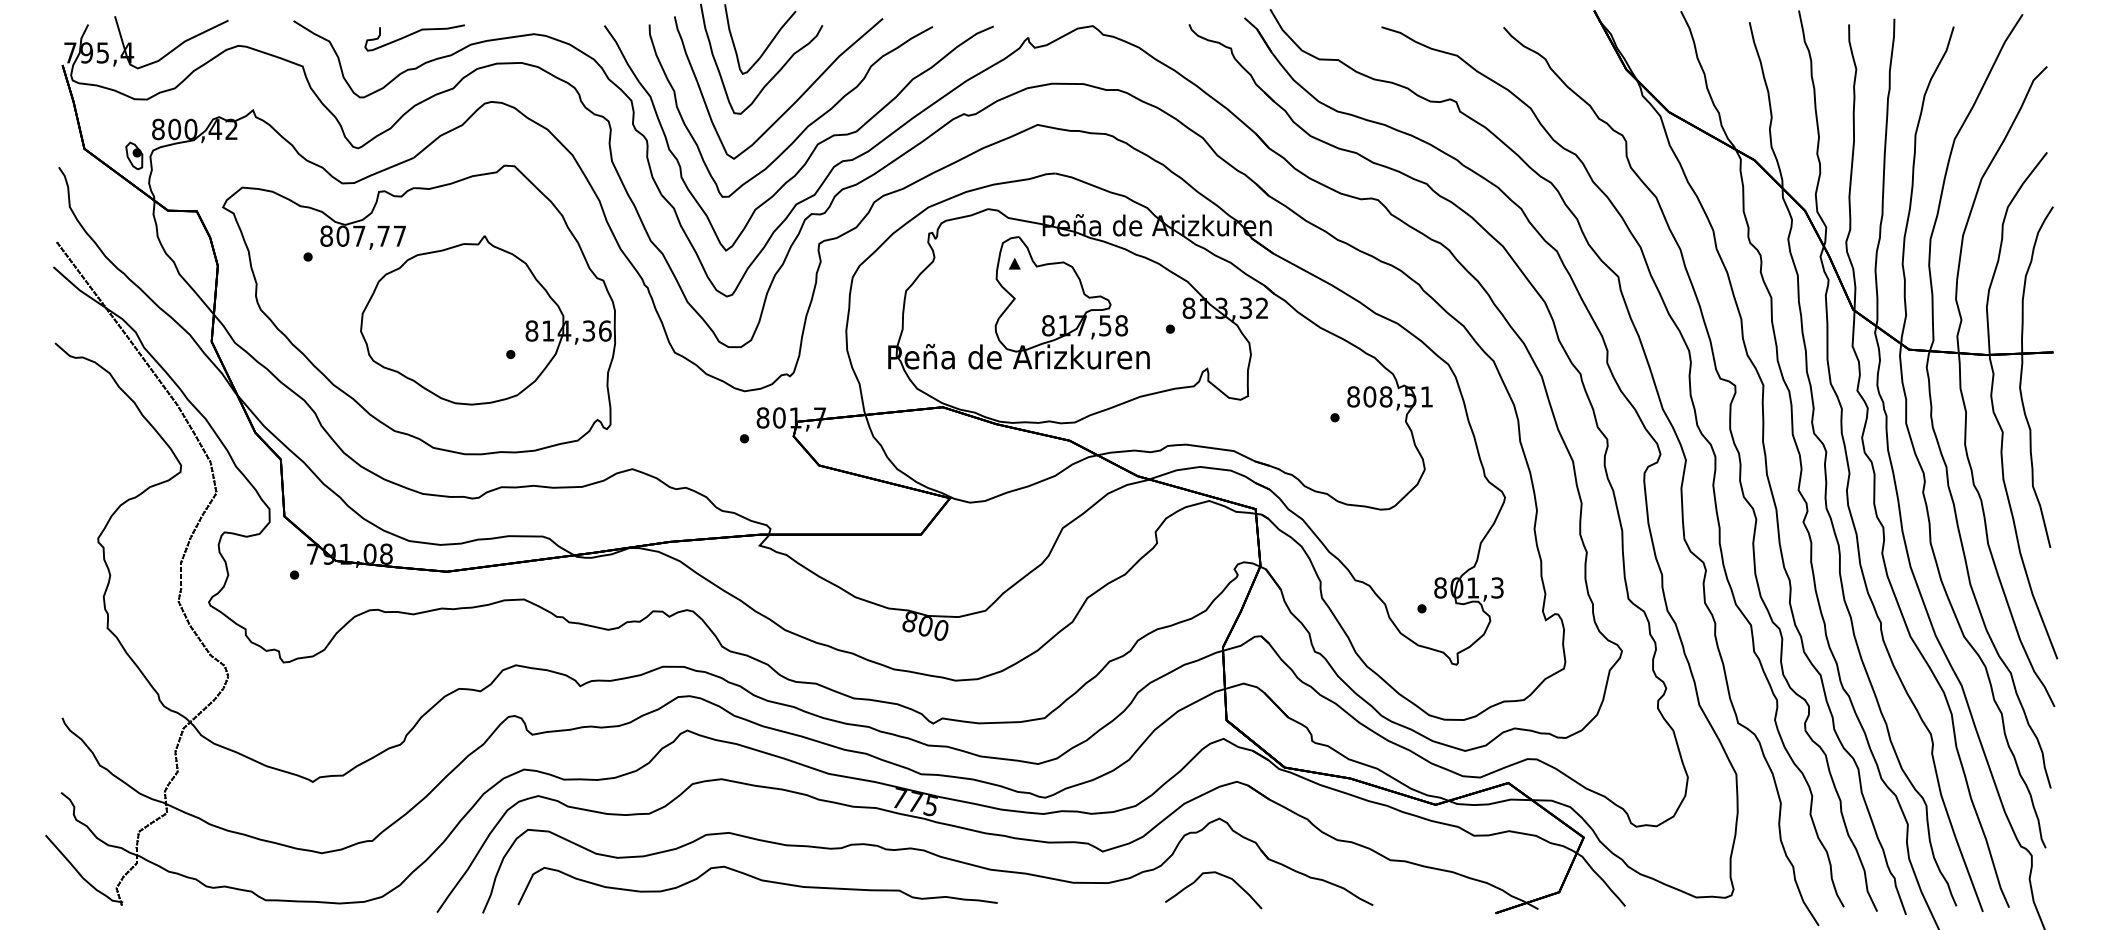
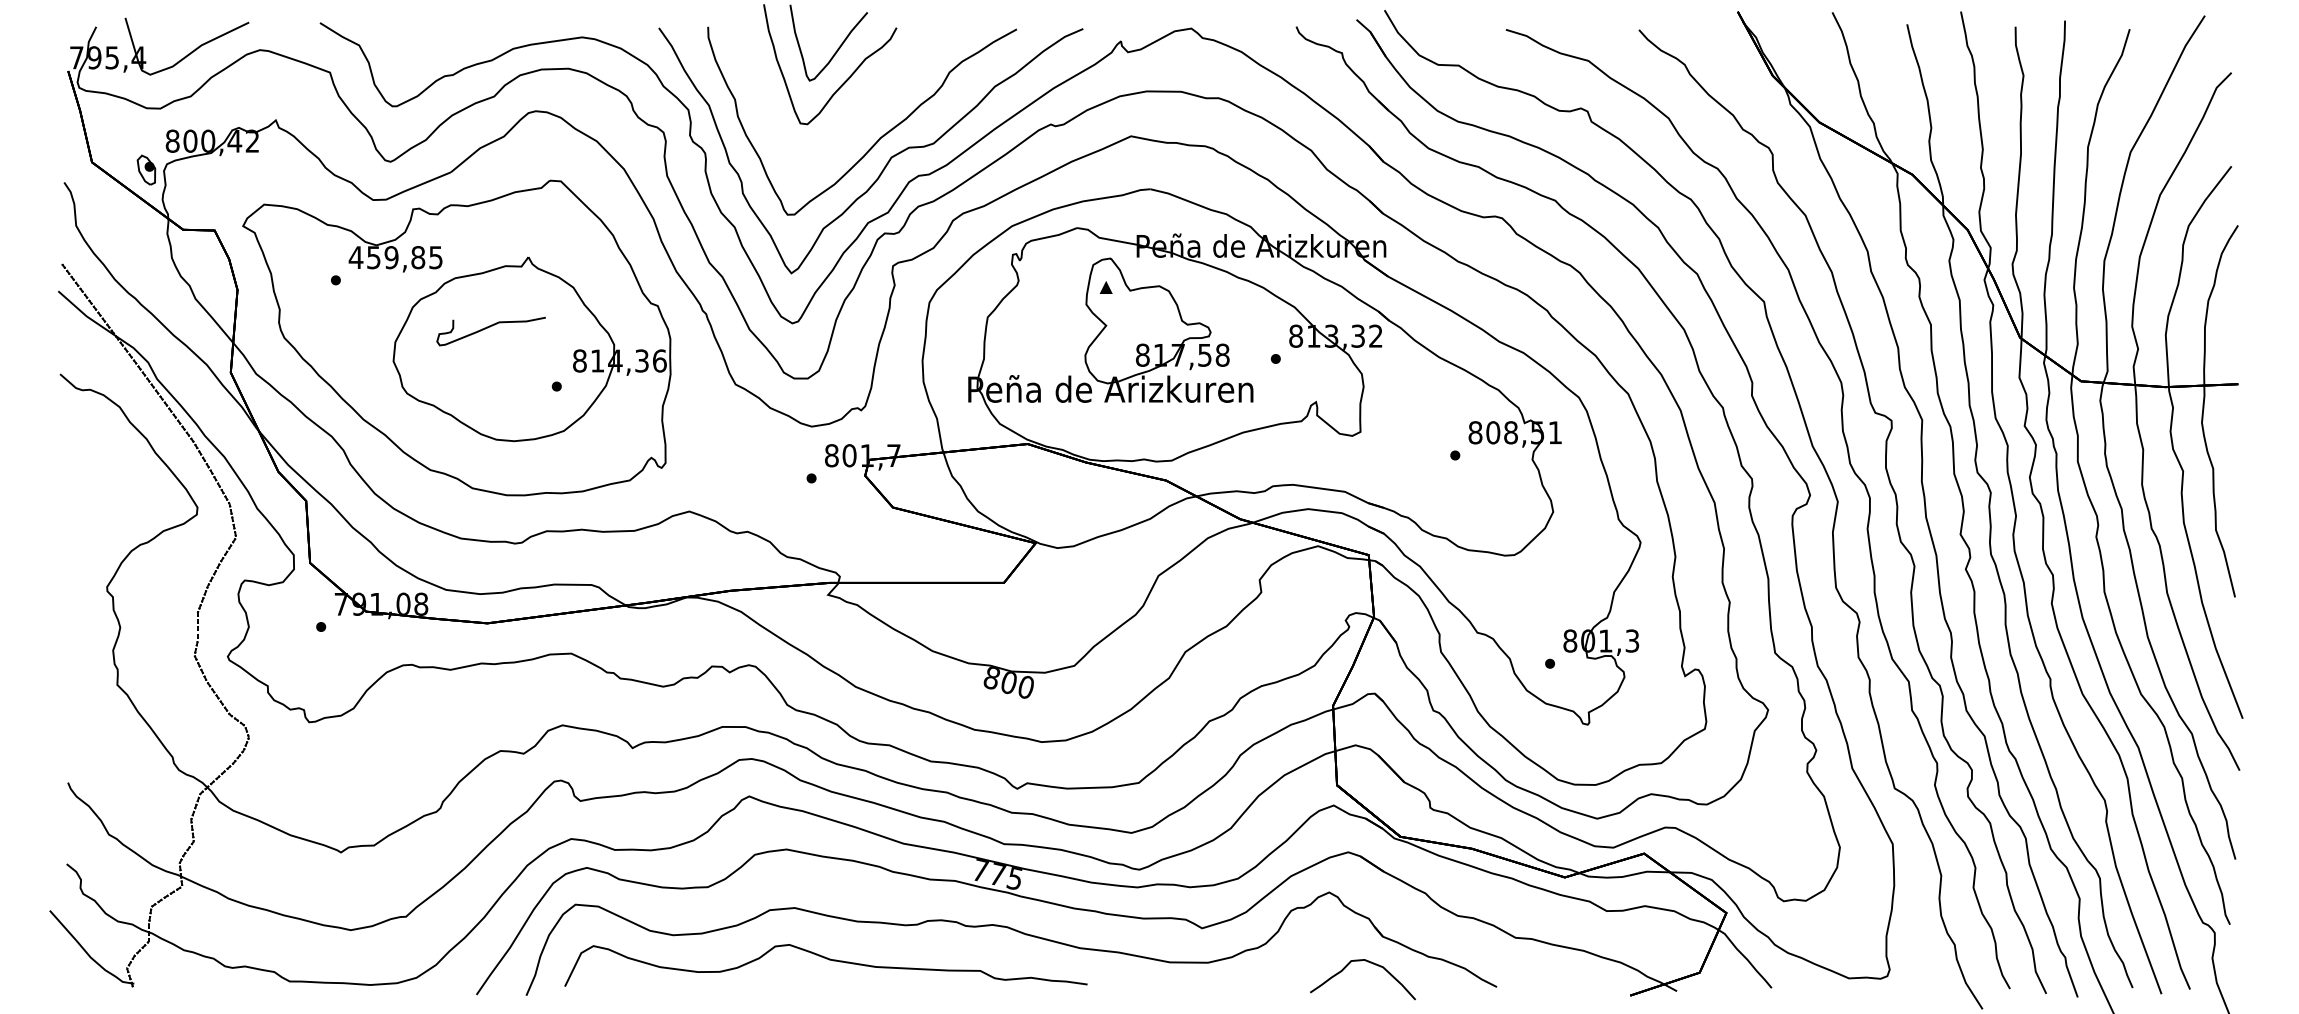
curve: (414, 34) -> (490, 327), moved
curve: (793, 103) -> (864, 112), removed
text: (362, 236) -> (395, 257), 807,77 -> 459,85
curve: (1217, 874) -> (1367, 962), moved

